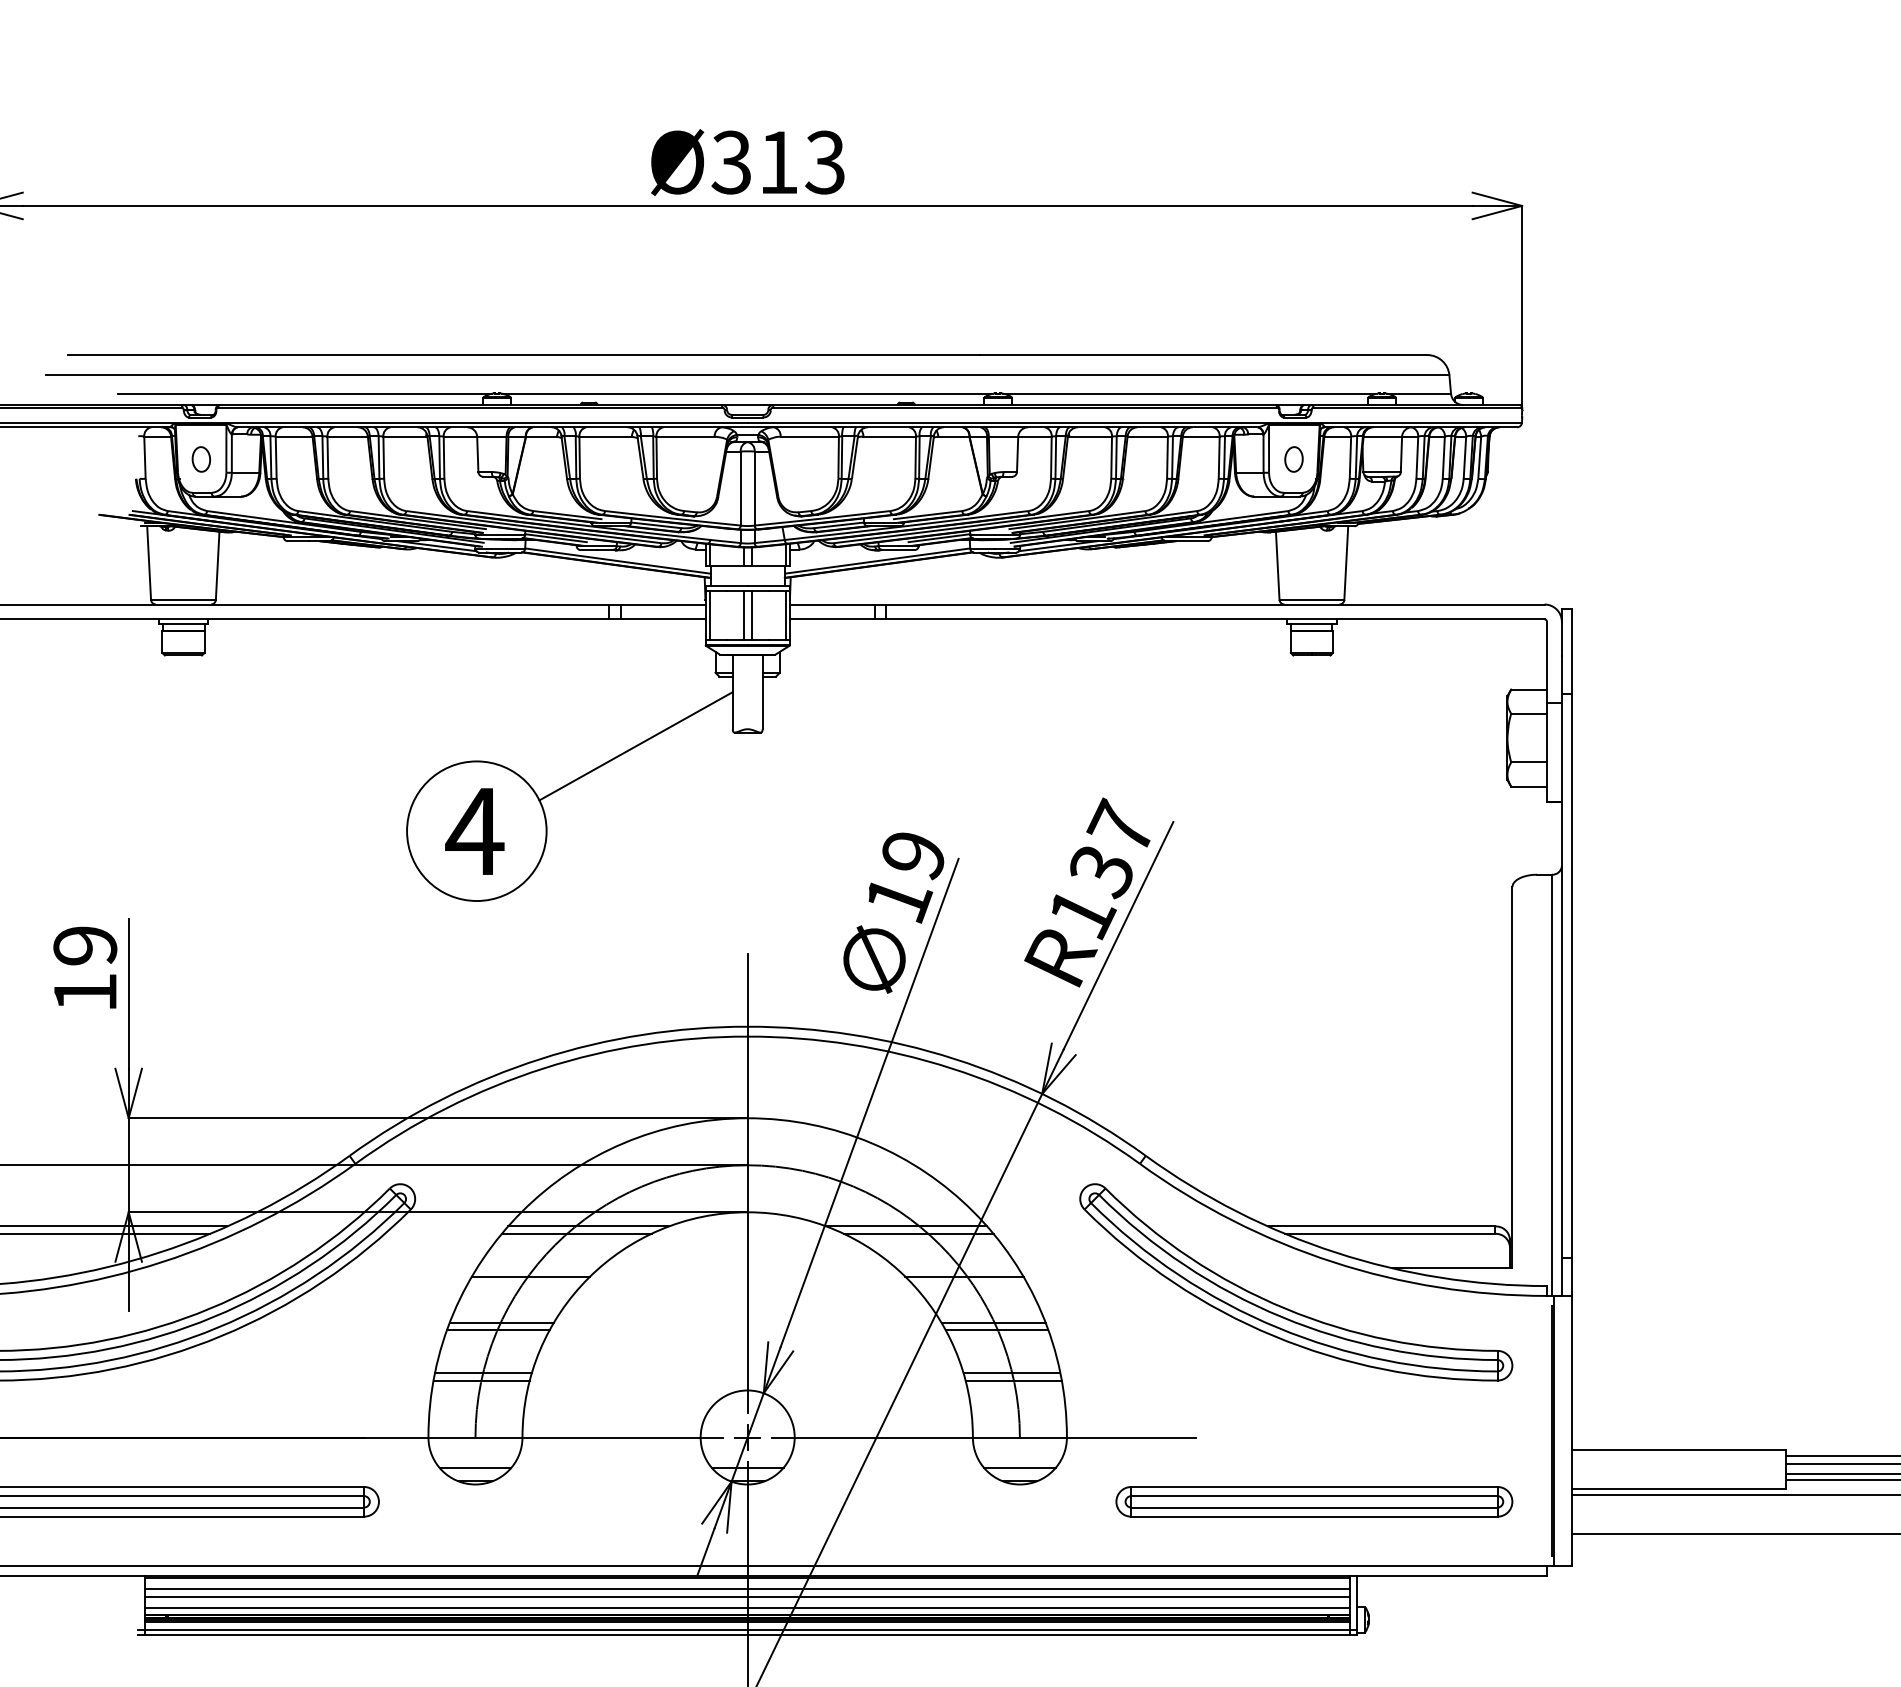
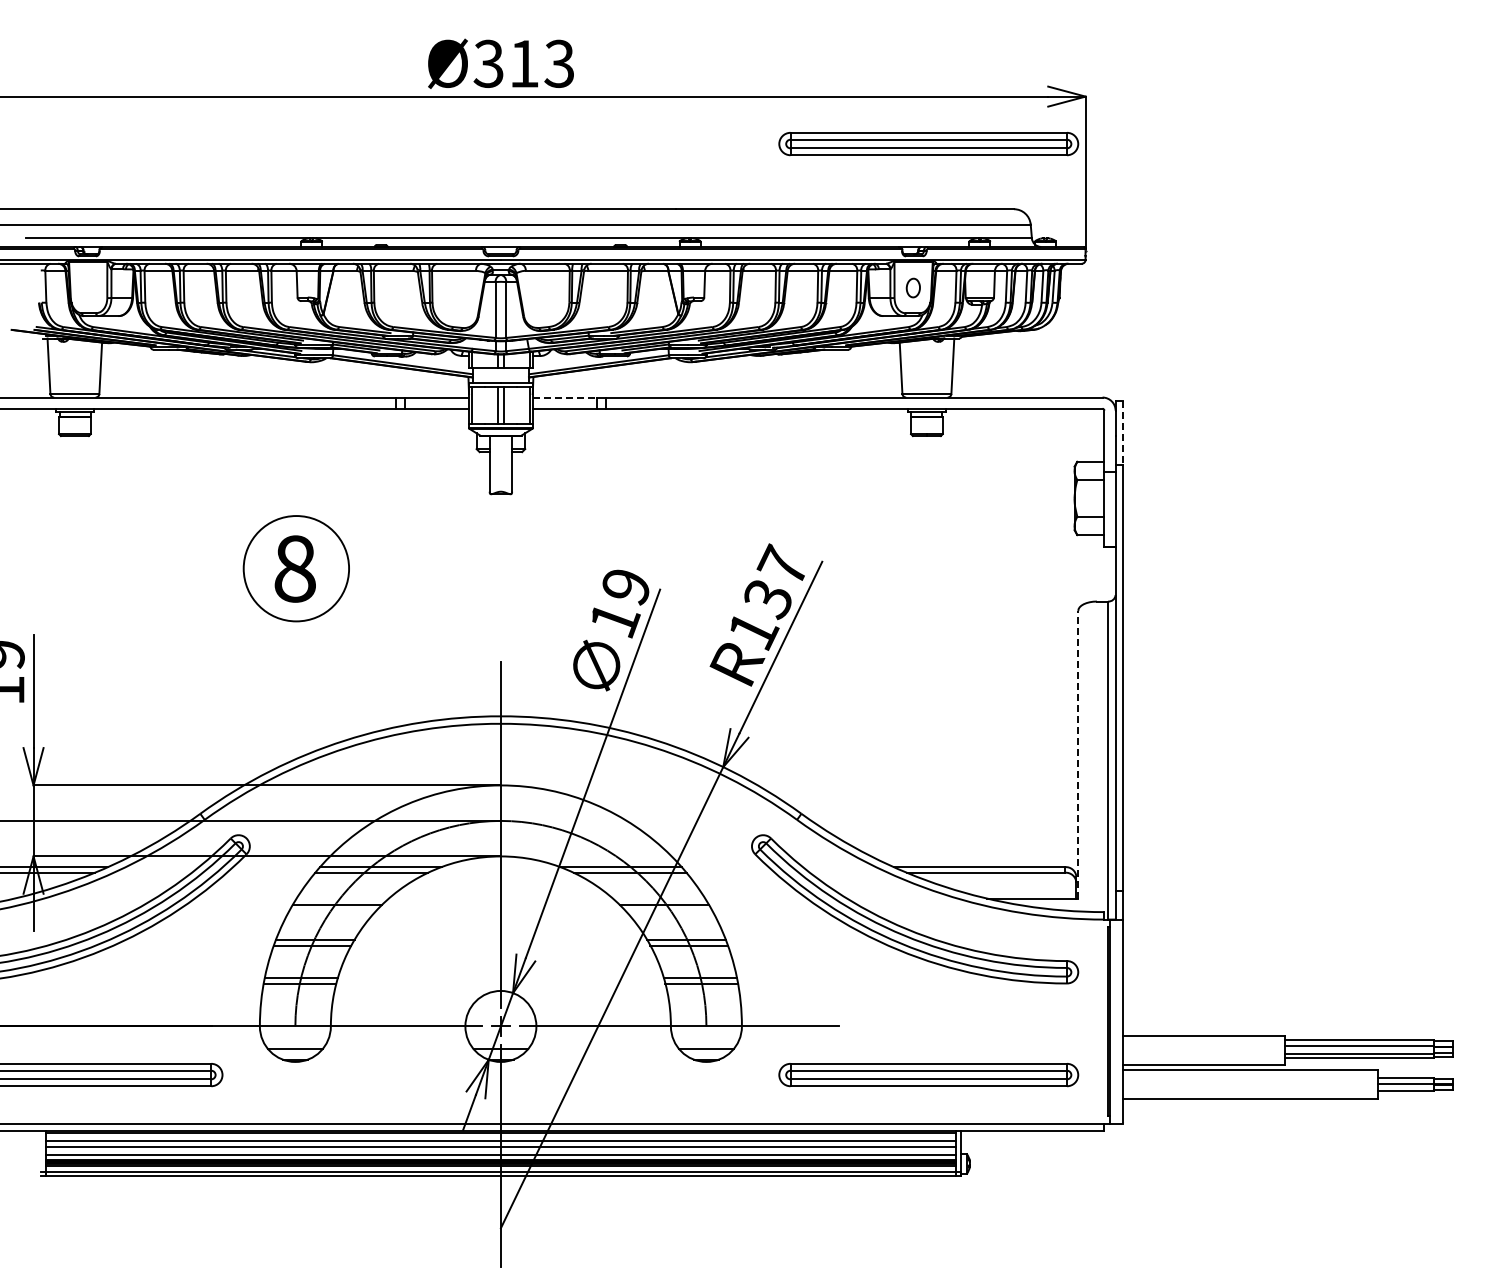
part: (1314, 269) -> (928, 144), added
part: (201, 458) -> (88, 287), removed
line: (833, 604) -> (565, 397), solid -> dashed
line: (1572, 652) -> (1123, 433), solid -> dashed
line: (635, 746) -> (416, 504), removed
text: (474, 830) -> (294, 568), 4 -> 8
line: (1512, 1077) -> (1078, 754), solid -> dashed

